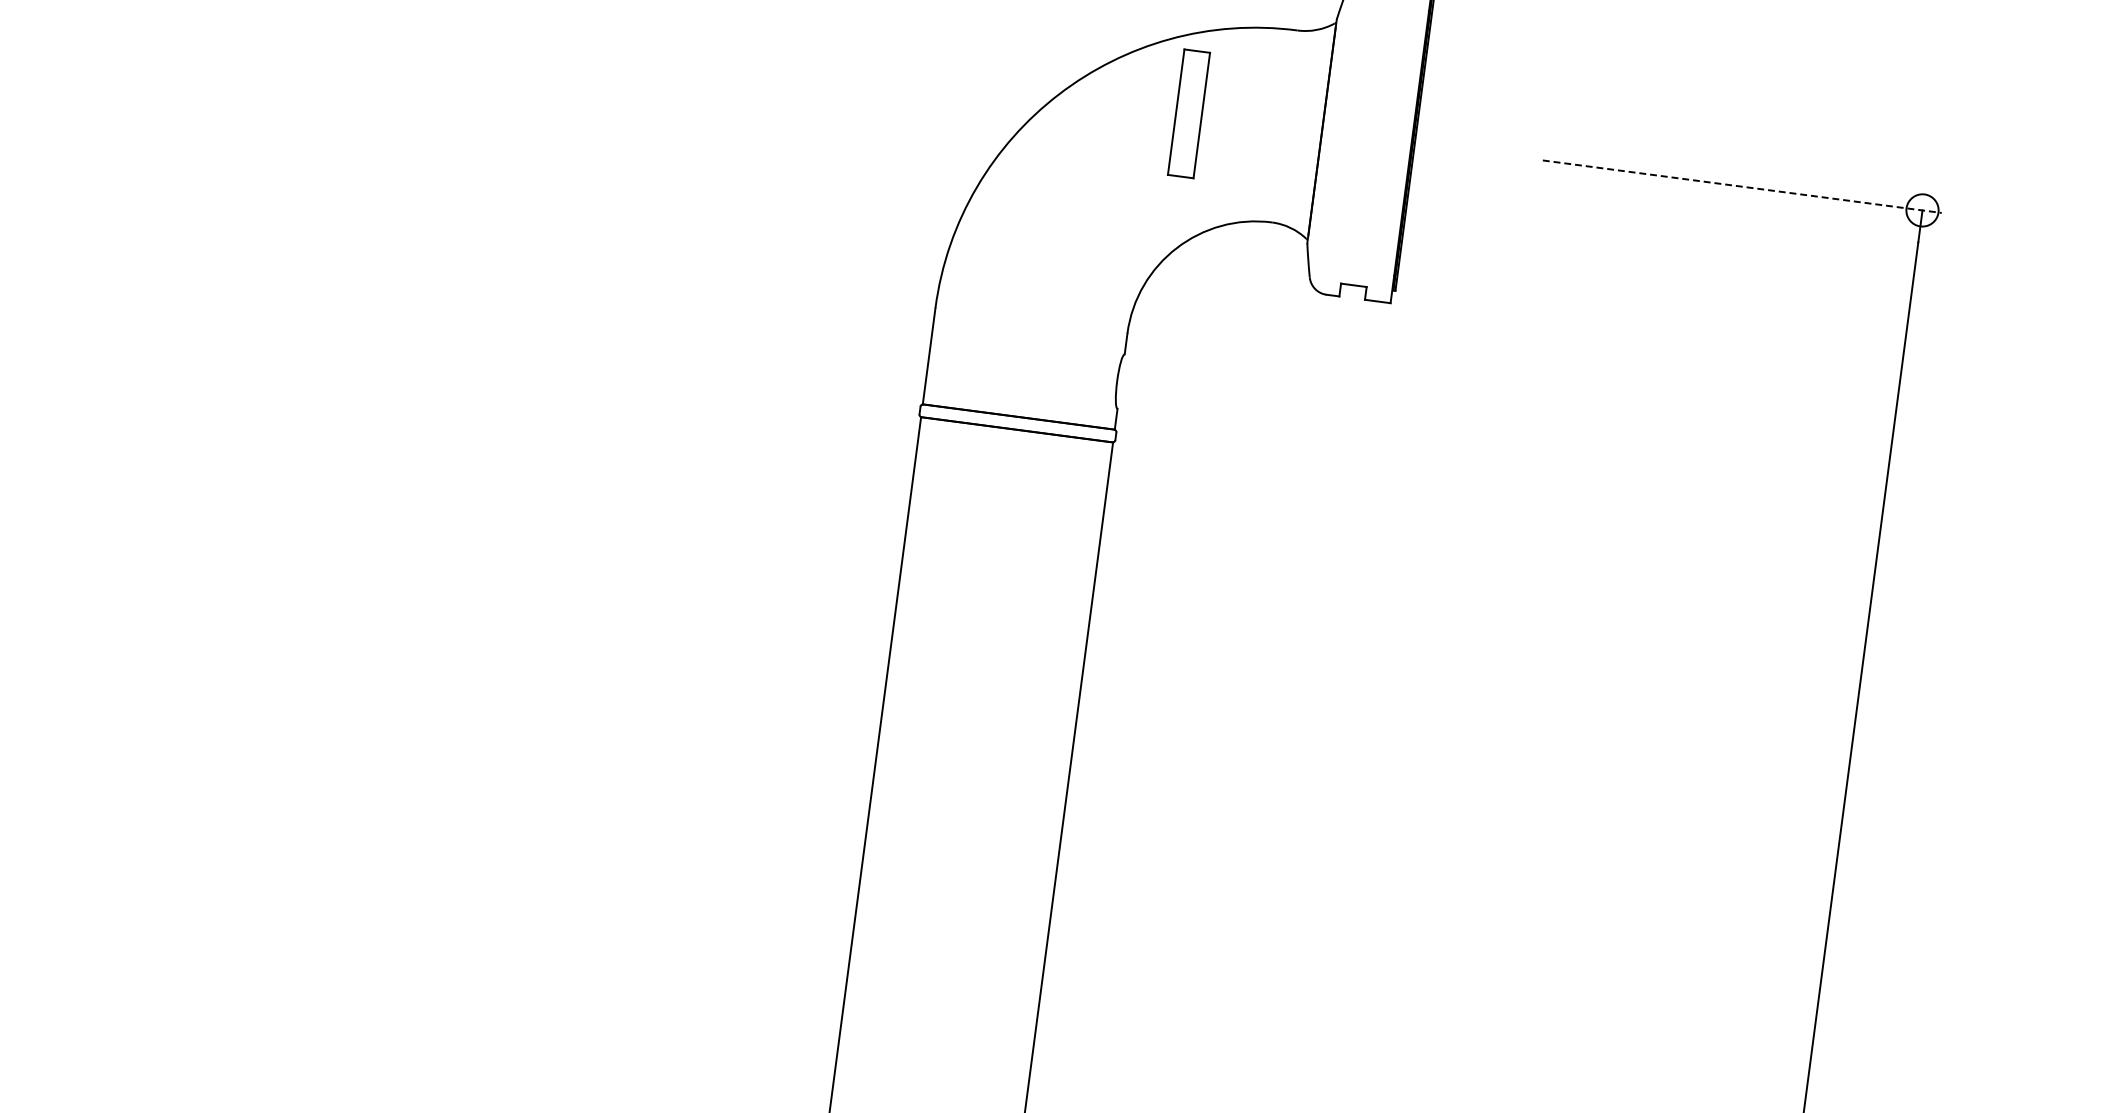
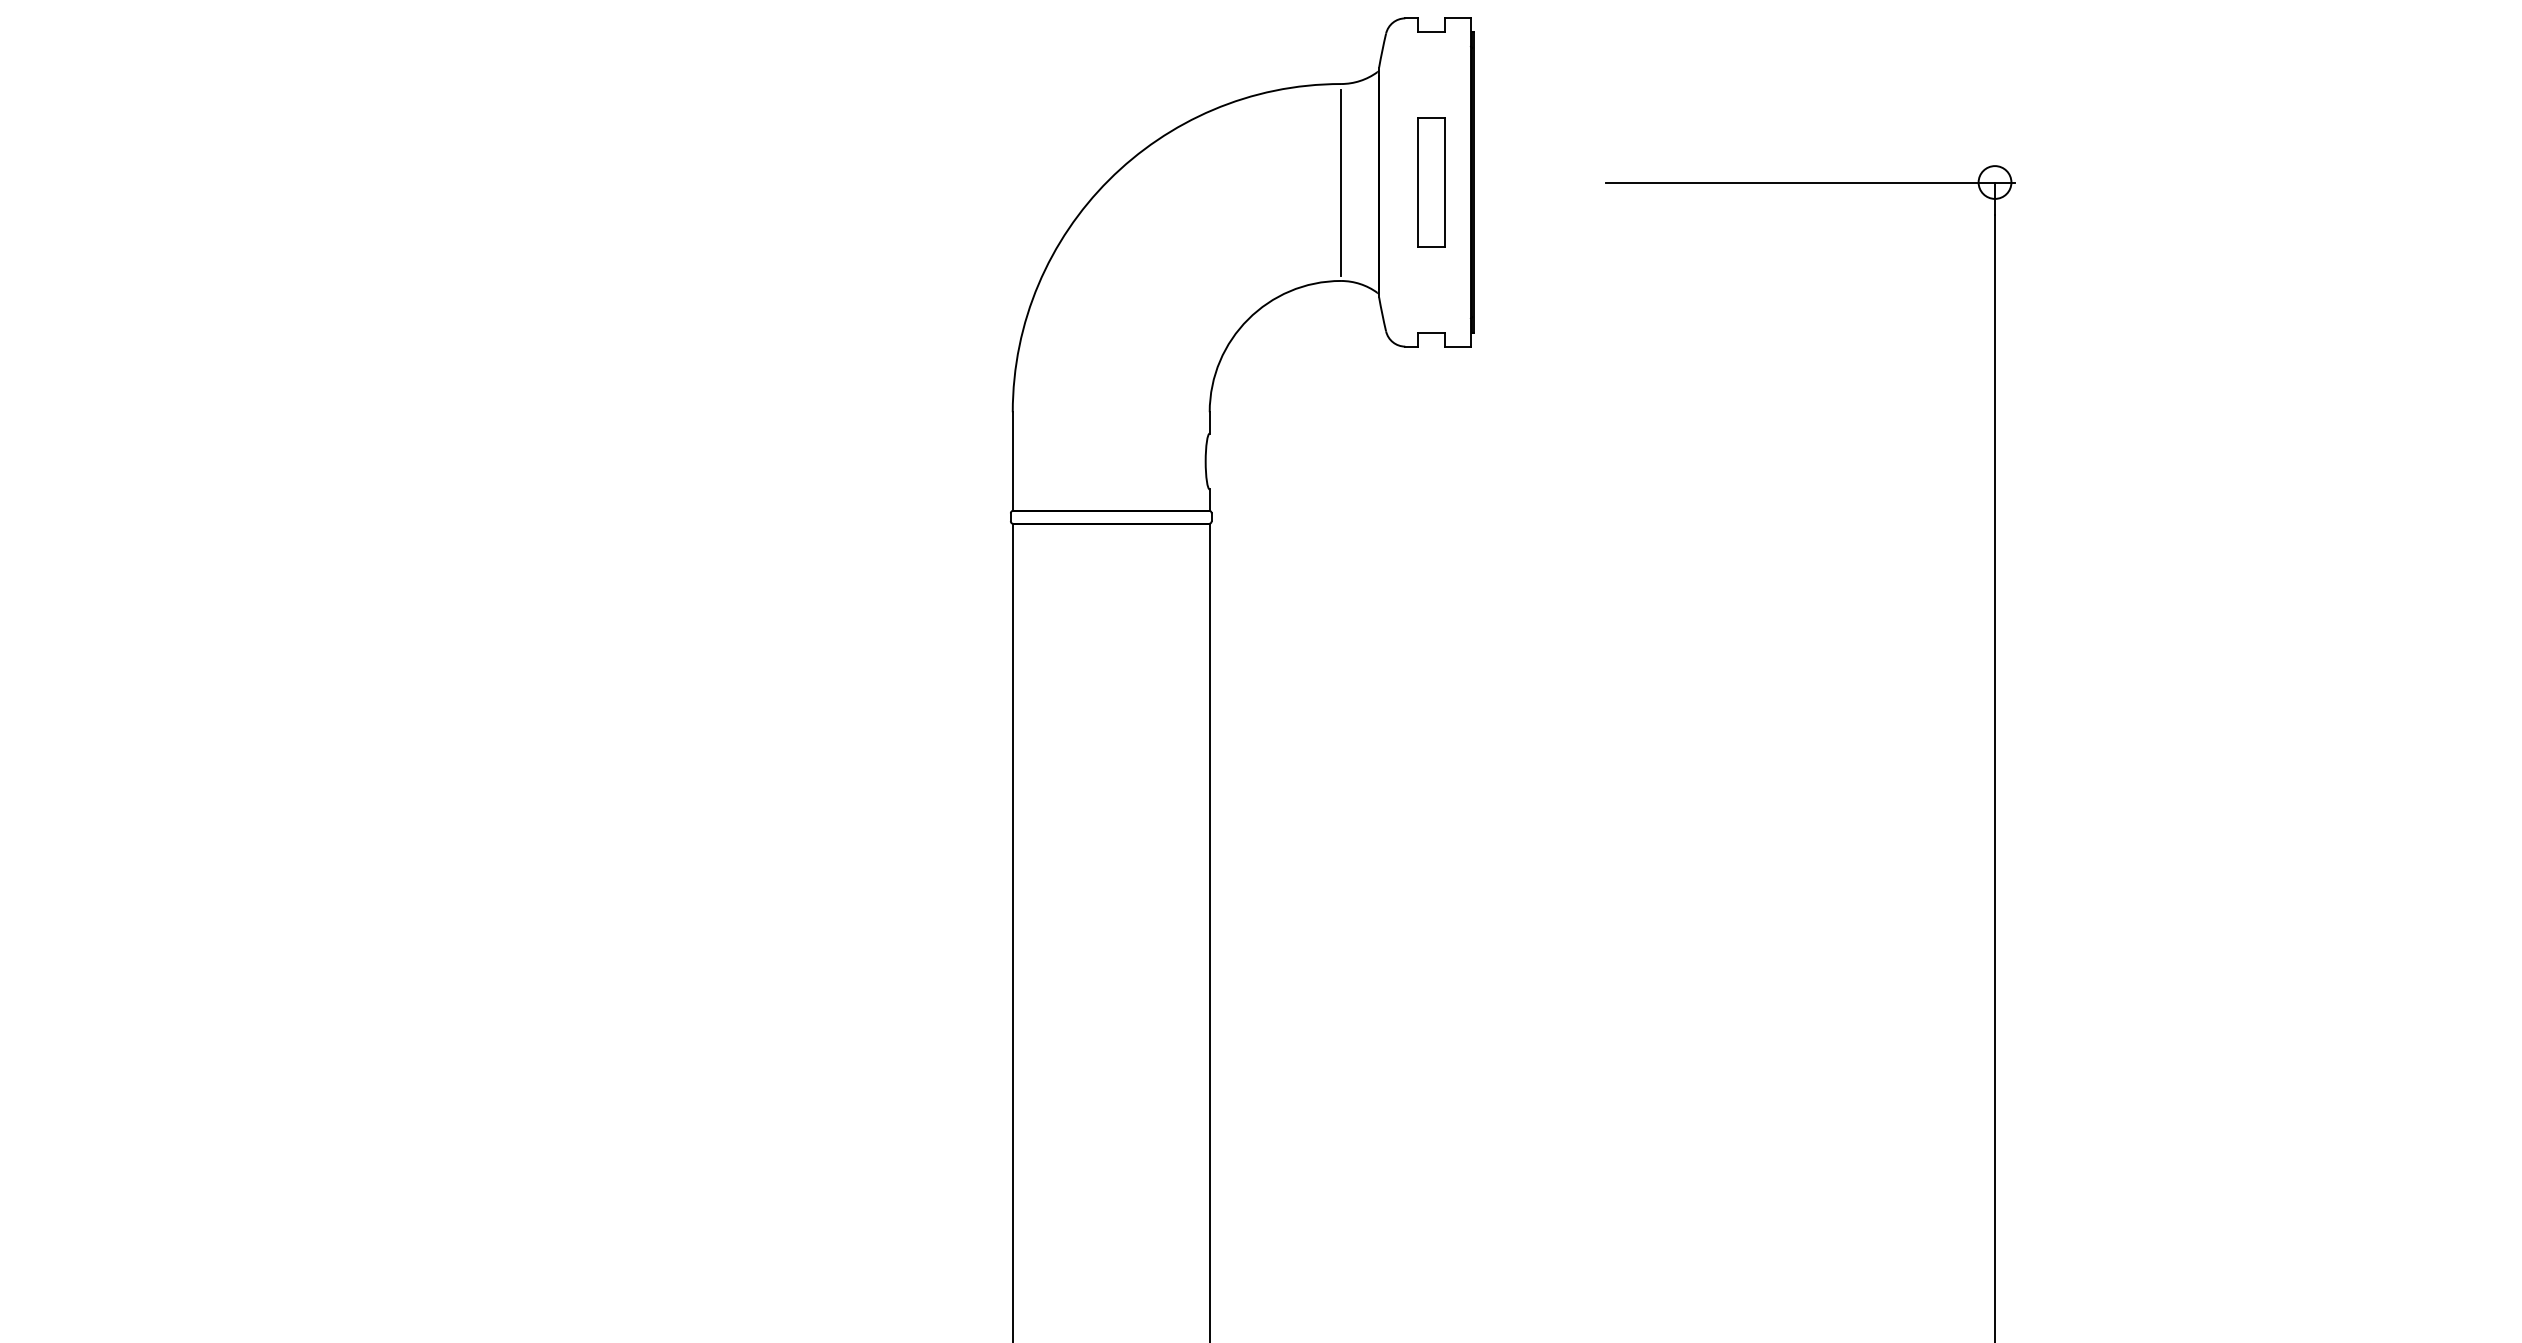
part: (1188, 113) -> (1431, 182), moved
line: (1285, 126) -> (1341, 182), added
line: (1742, 186) -> (1810, 182), dashed -> solid

